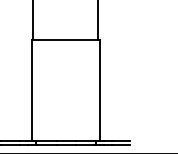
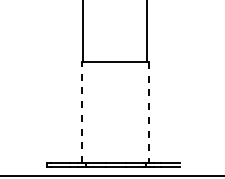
line: (31, 90) -> (81, 112), solid -> dashed
line: (99, 90) -> (149, 112), solid -> dashed

